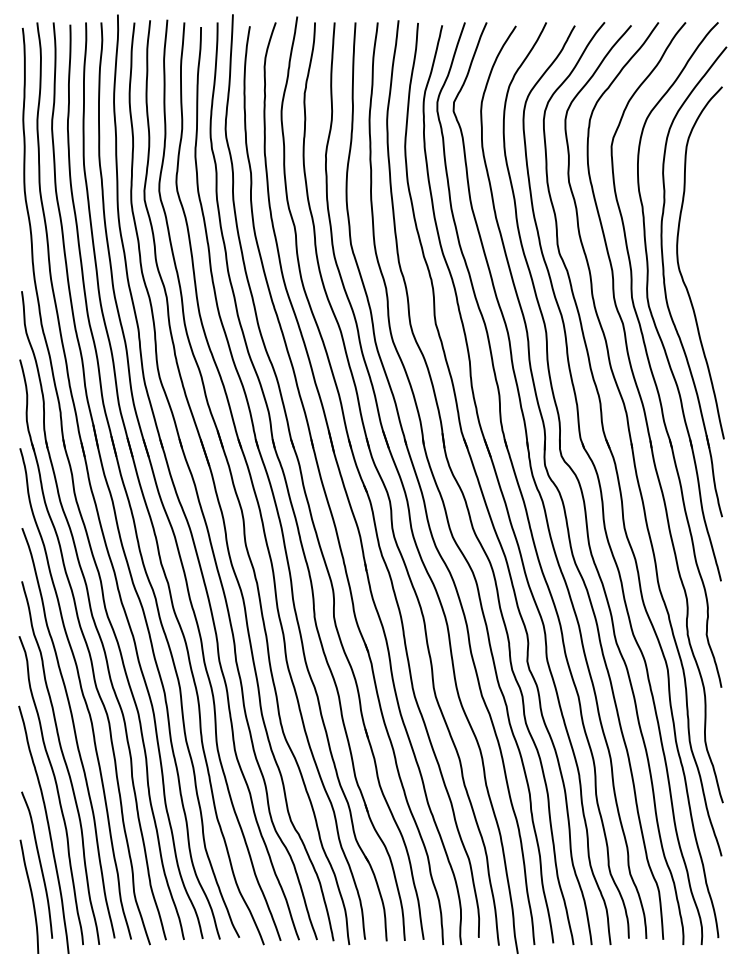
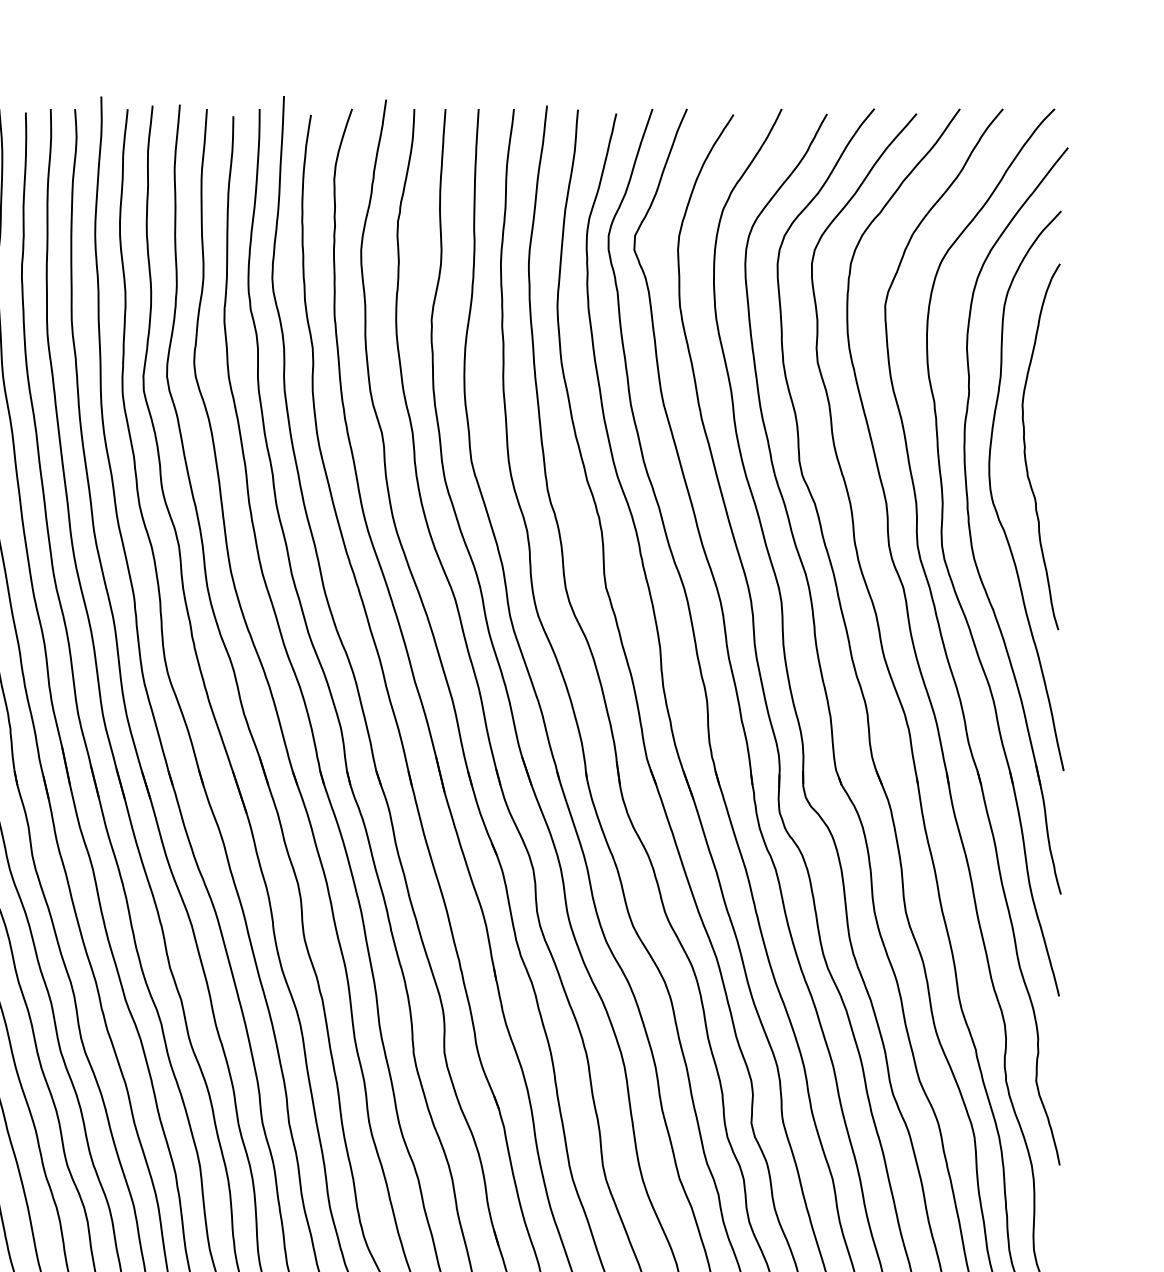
curve: (700, 234) -> (1026, 445), added

